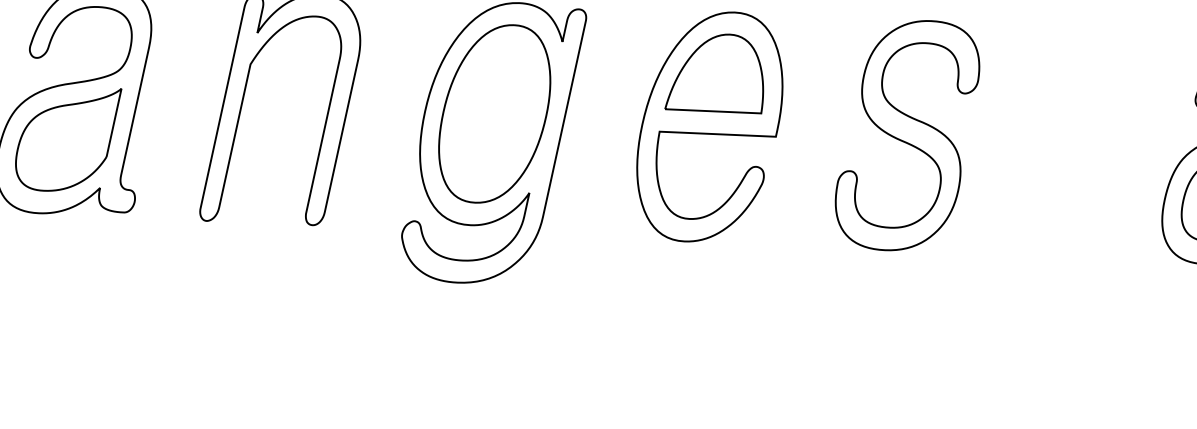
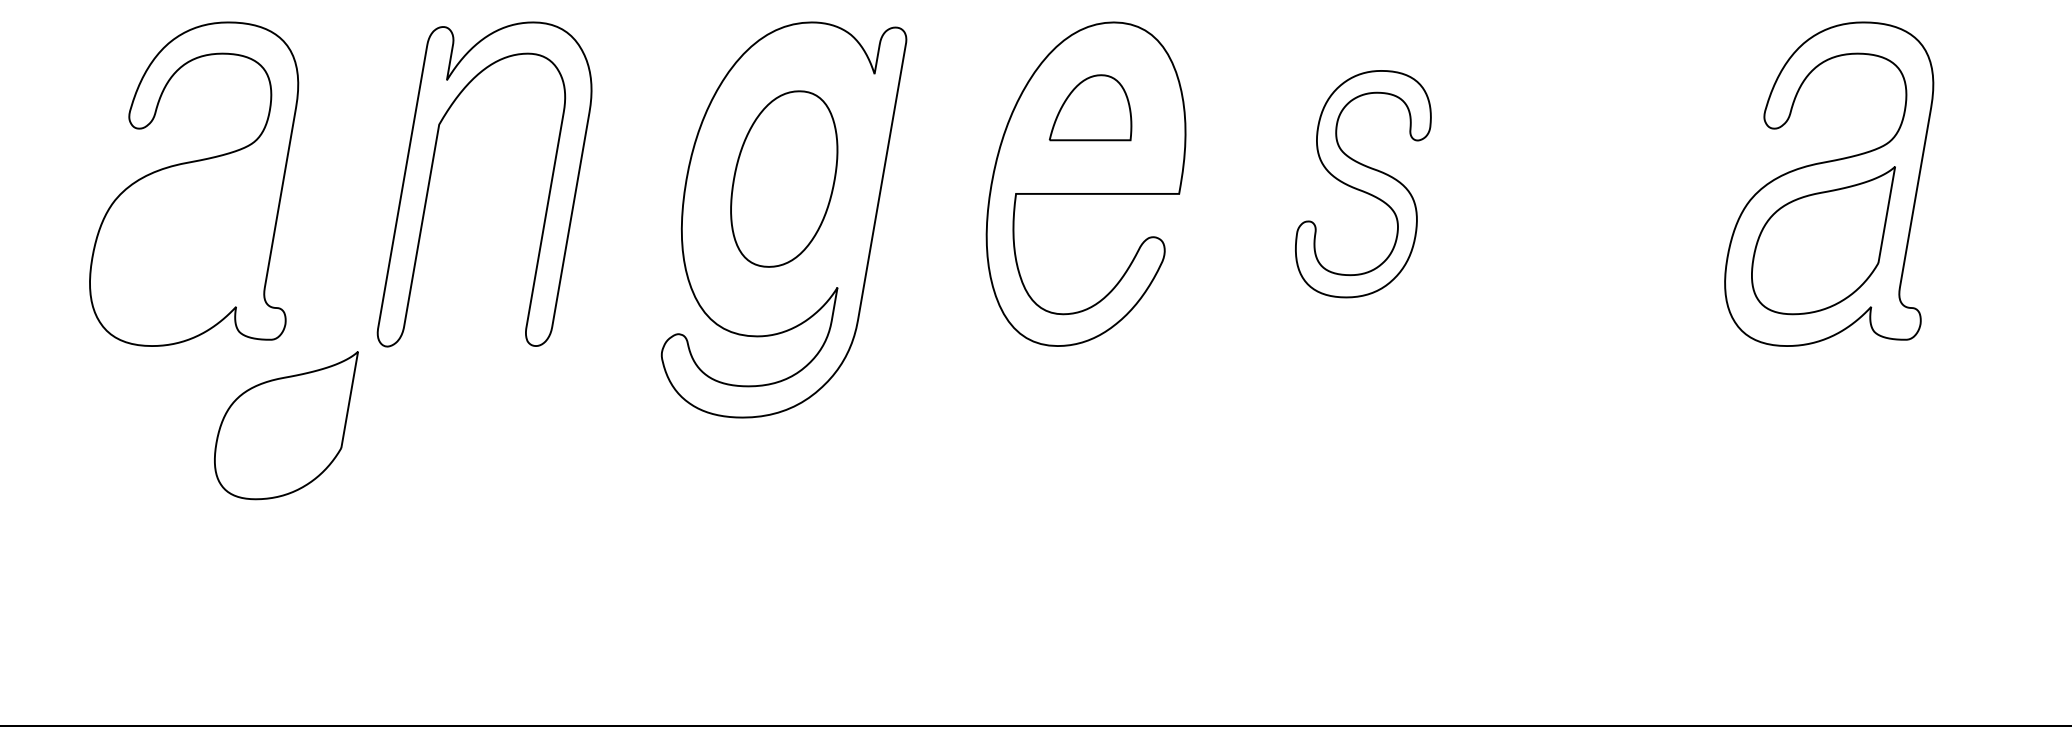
part: (715, 72) -> (1090, 107), size x0.6
part: (495, 113) -> (784, 178), size x0.7
part: (907, 135) -> (1363, 183), size x0.7
part: (68, 139) -> (286, 425), moved

